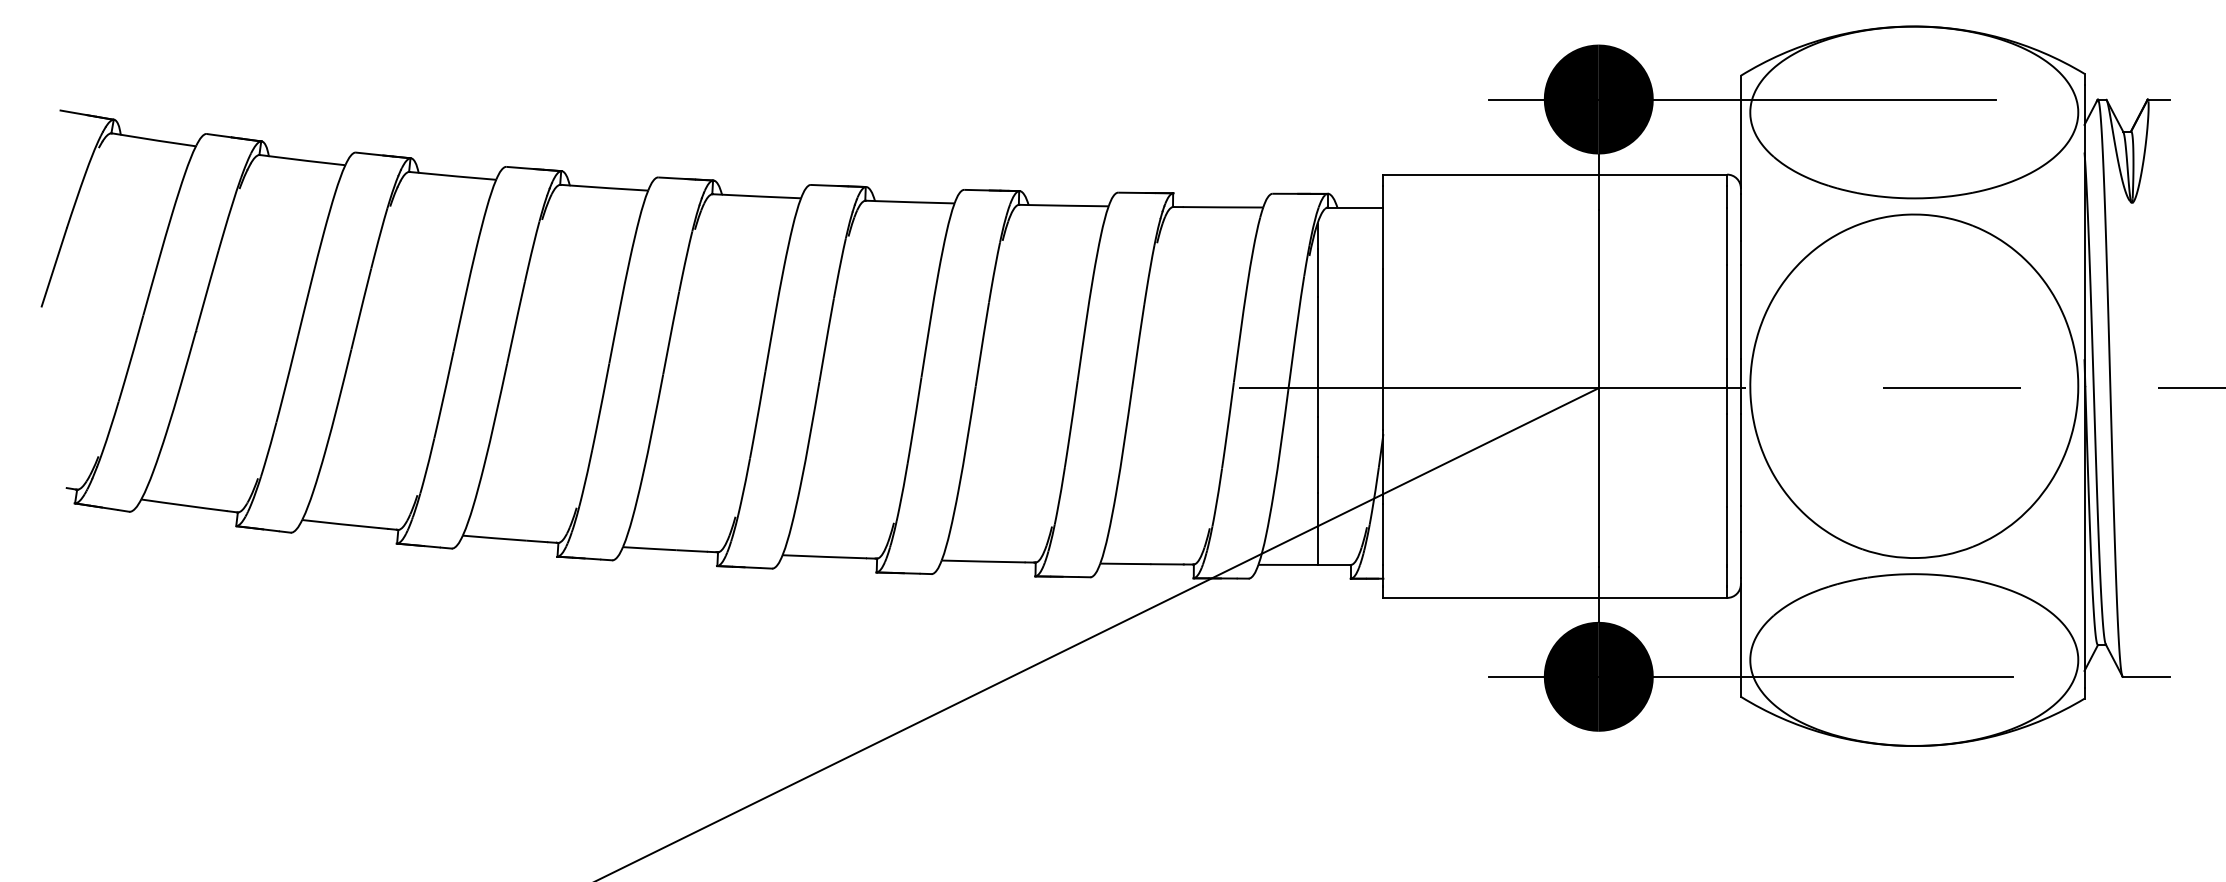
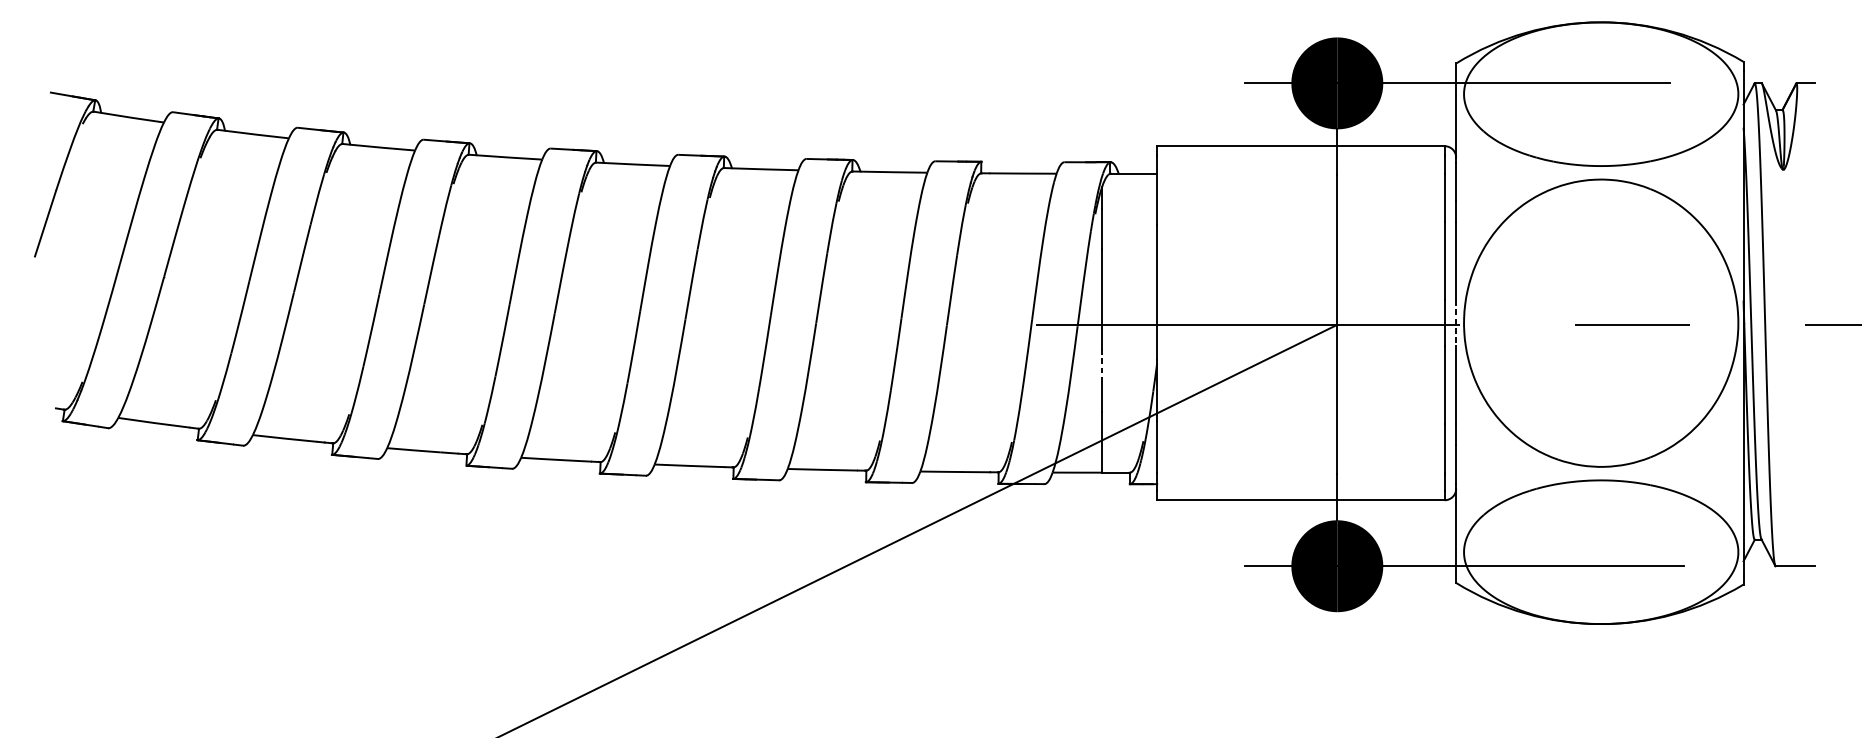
line: (1740, 386) -> (1455, 323), solid -> dashed
line: (1317, 437) -> (1102, 366), solid -> dashed

